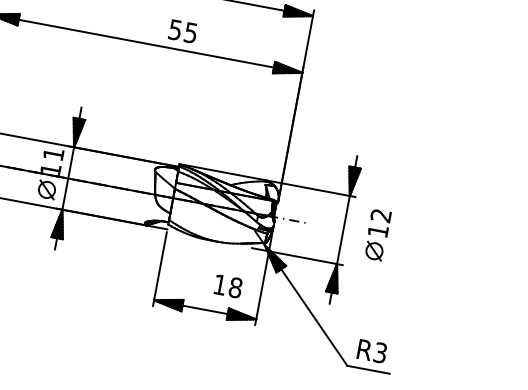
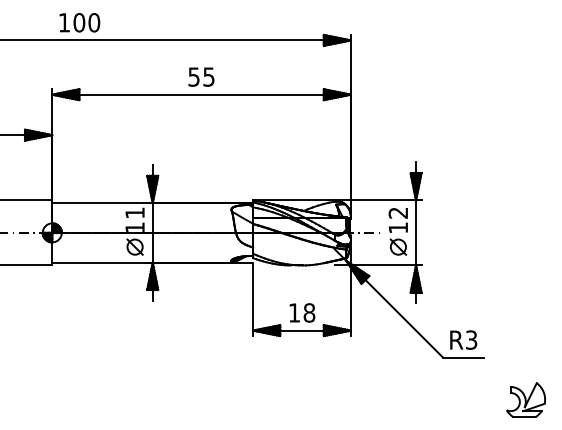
text: (183, 30) -> (201, 76), moved
part: (376, 234) -> (397, 231), moved
text: (228, 285) -> (302, 312), moved

